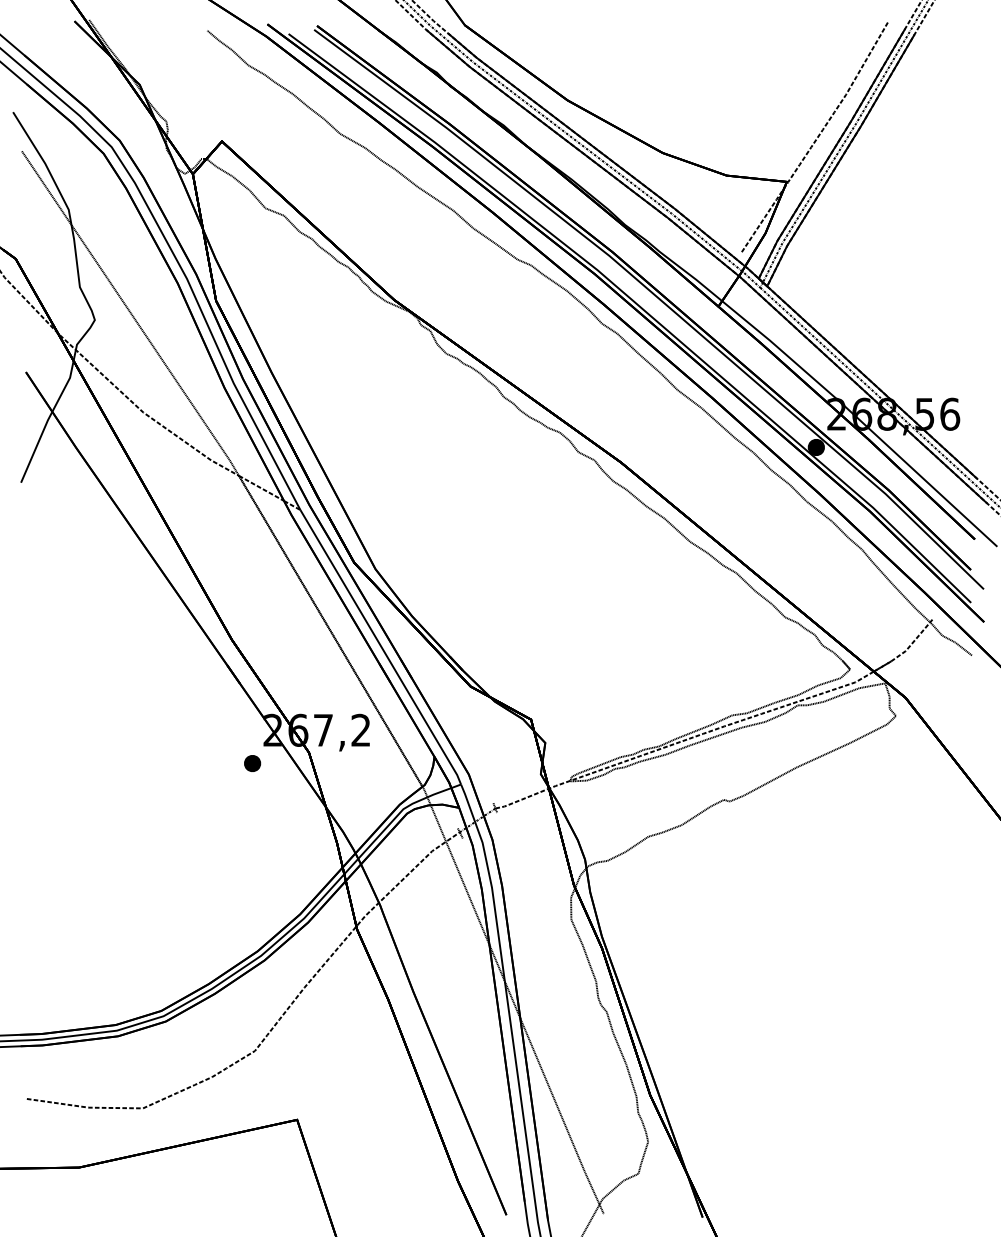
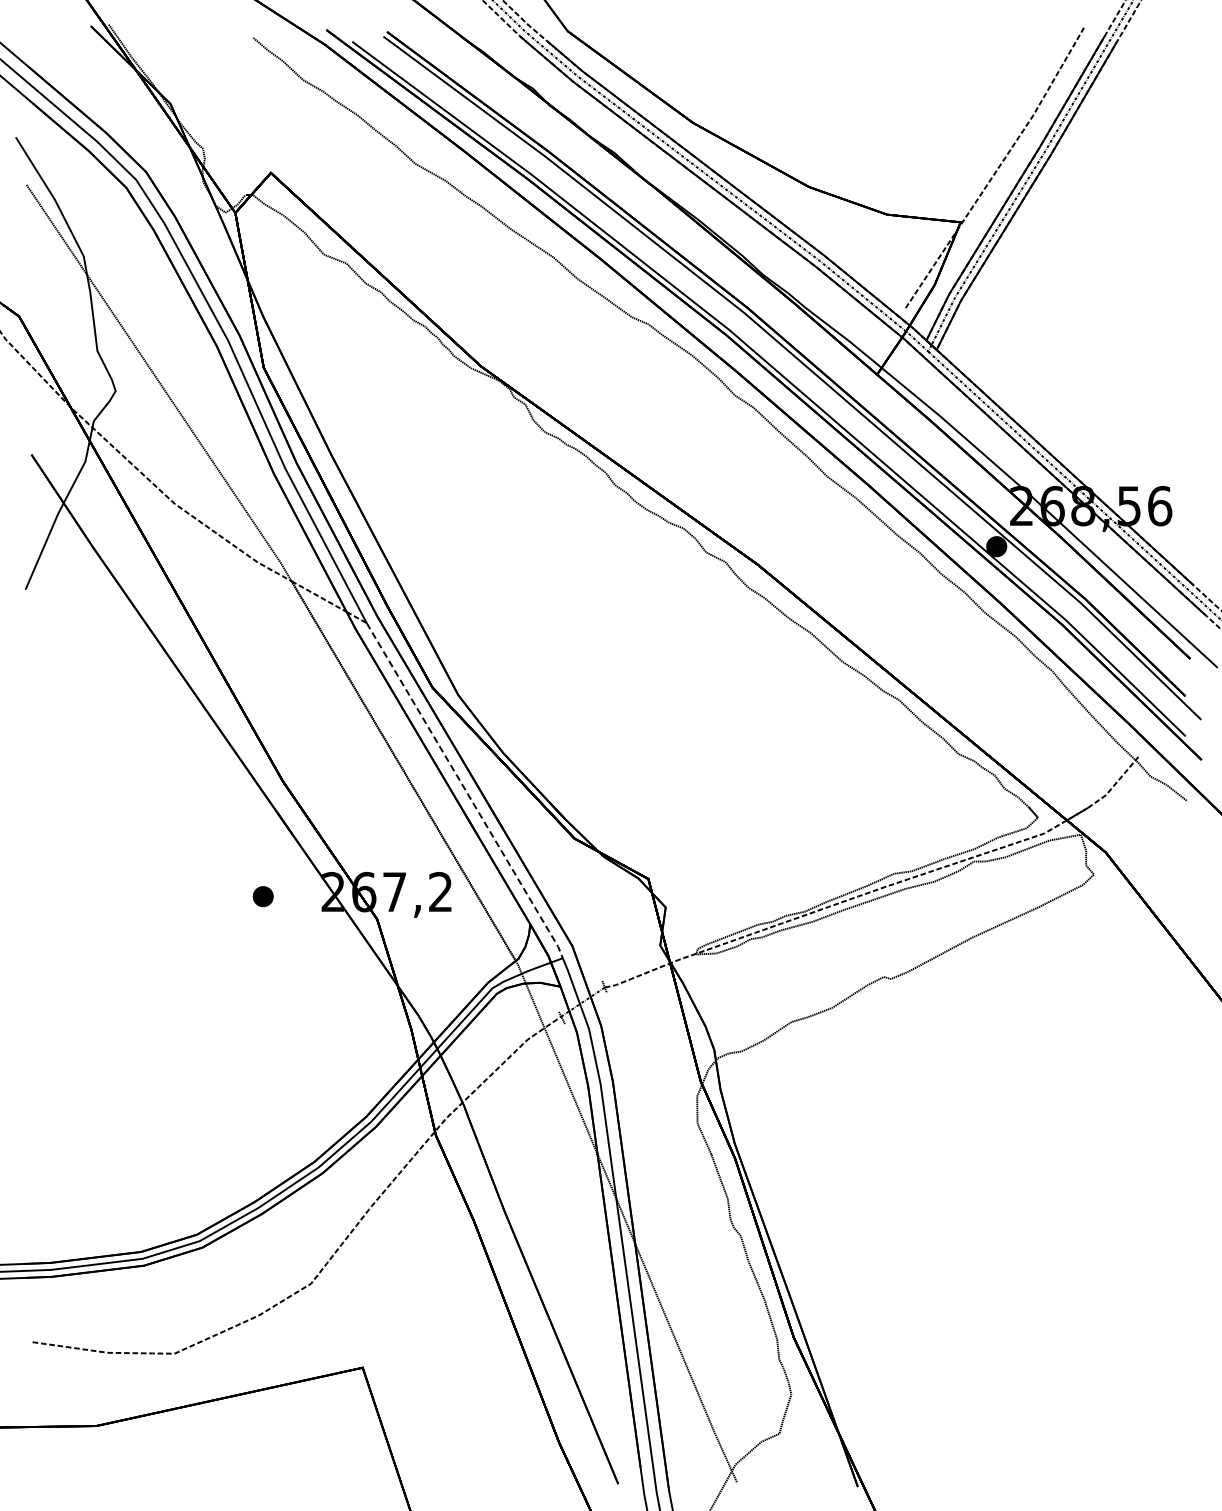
line: (381, 647) -> (465, 790), solid -> dashed
part: (251, 763) -> (262, 896), moved

